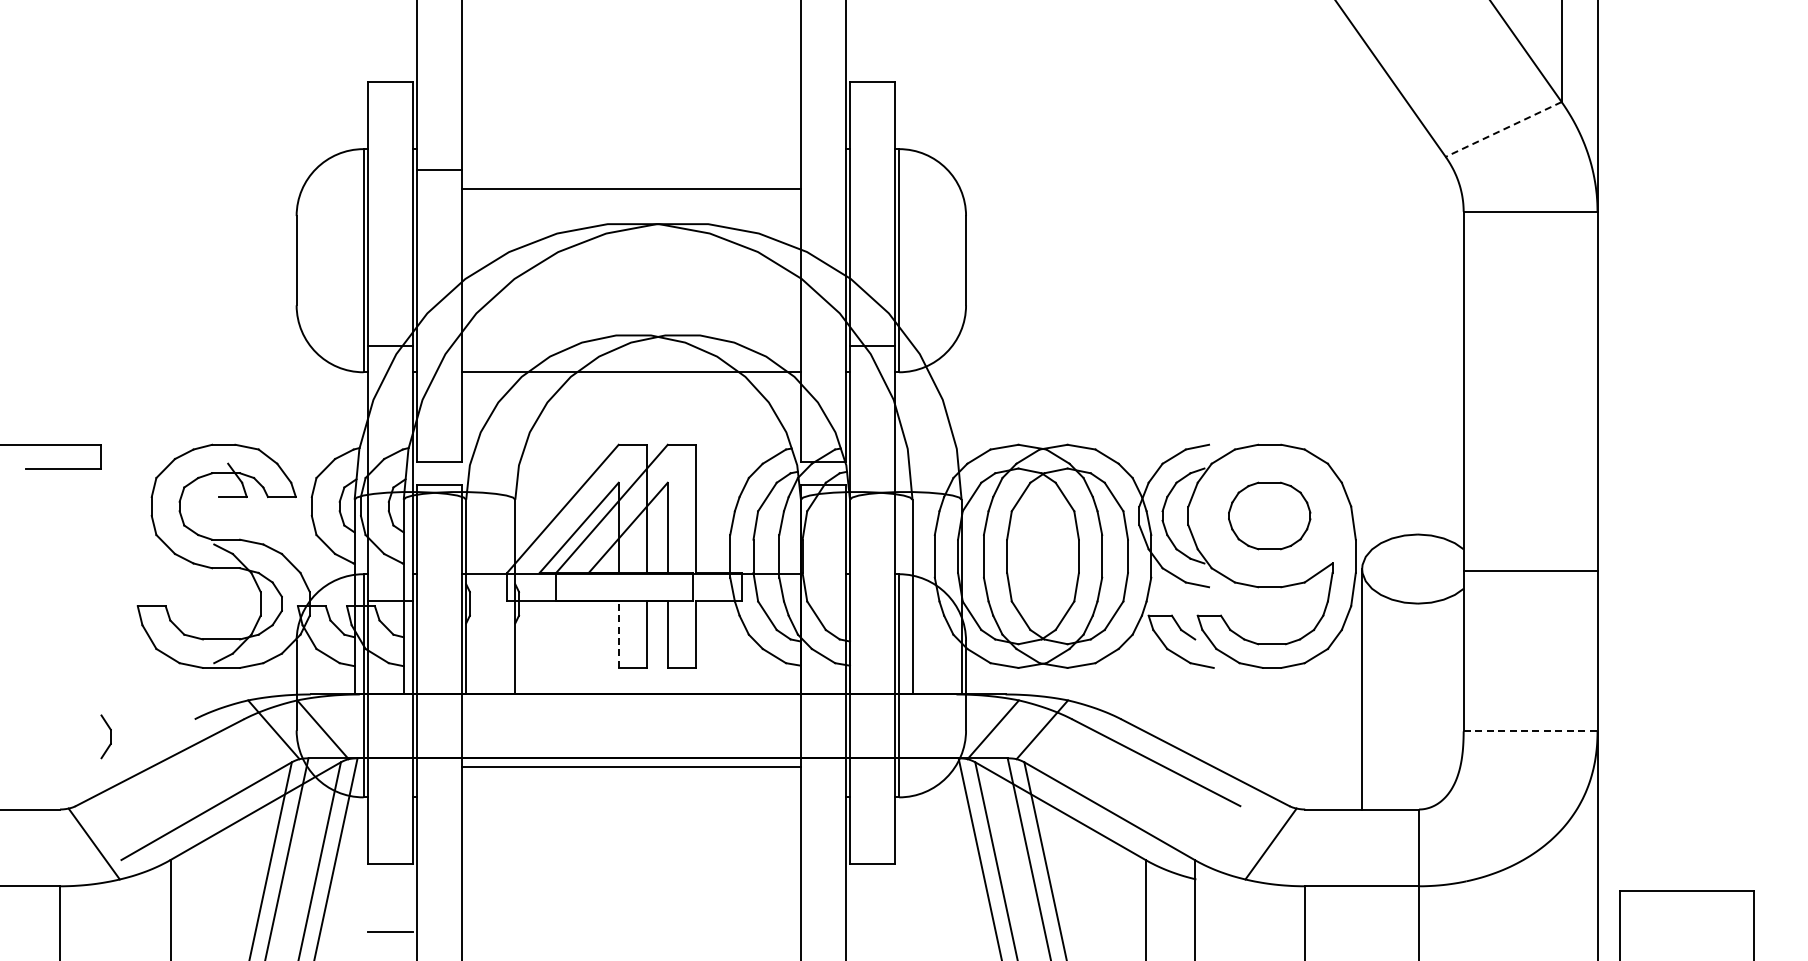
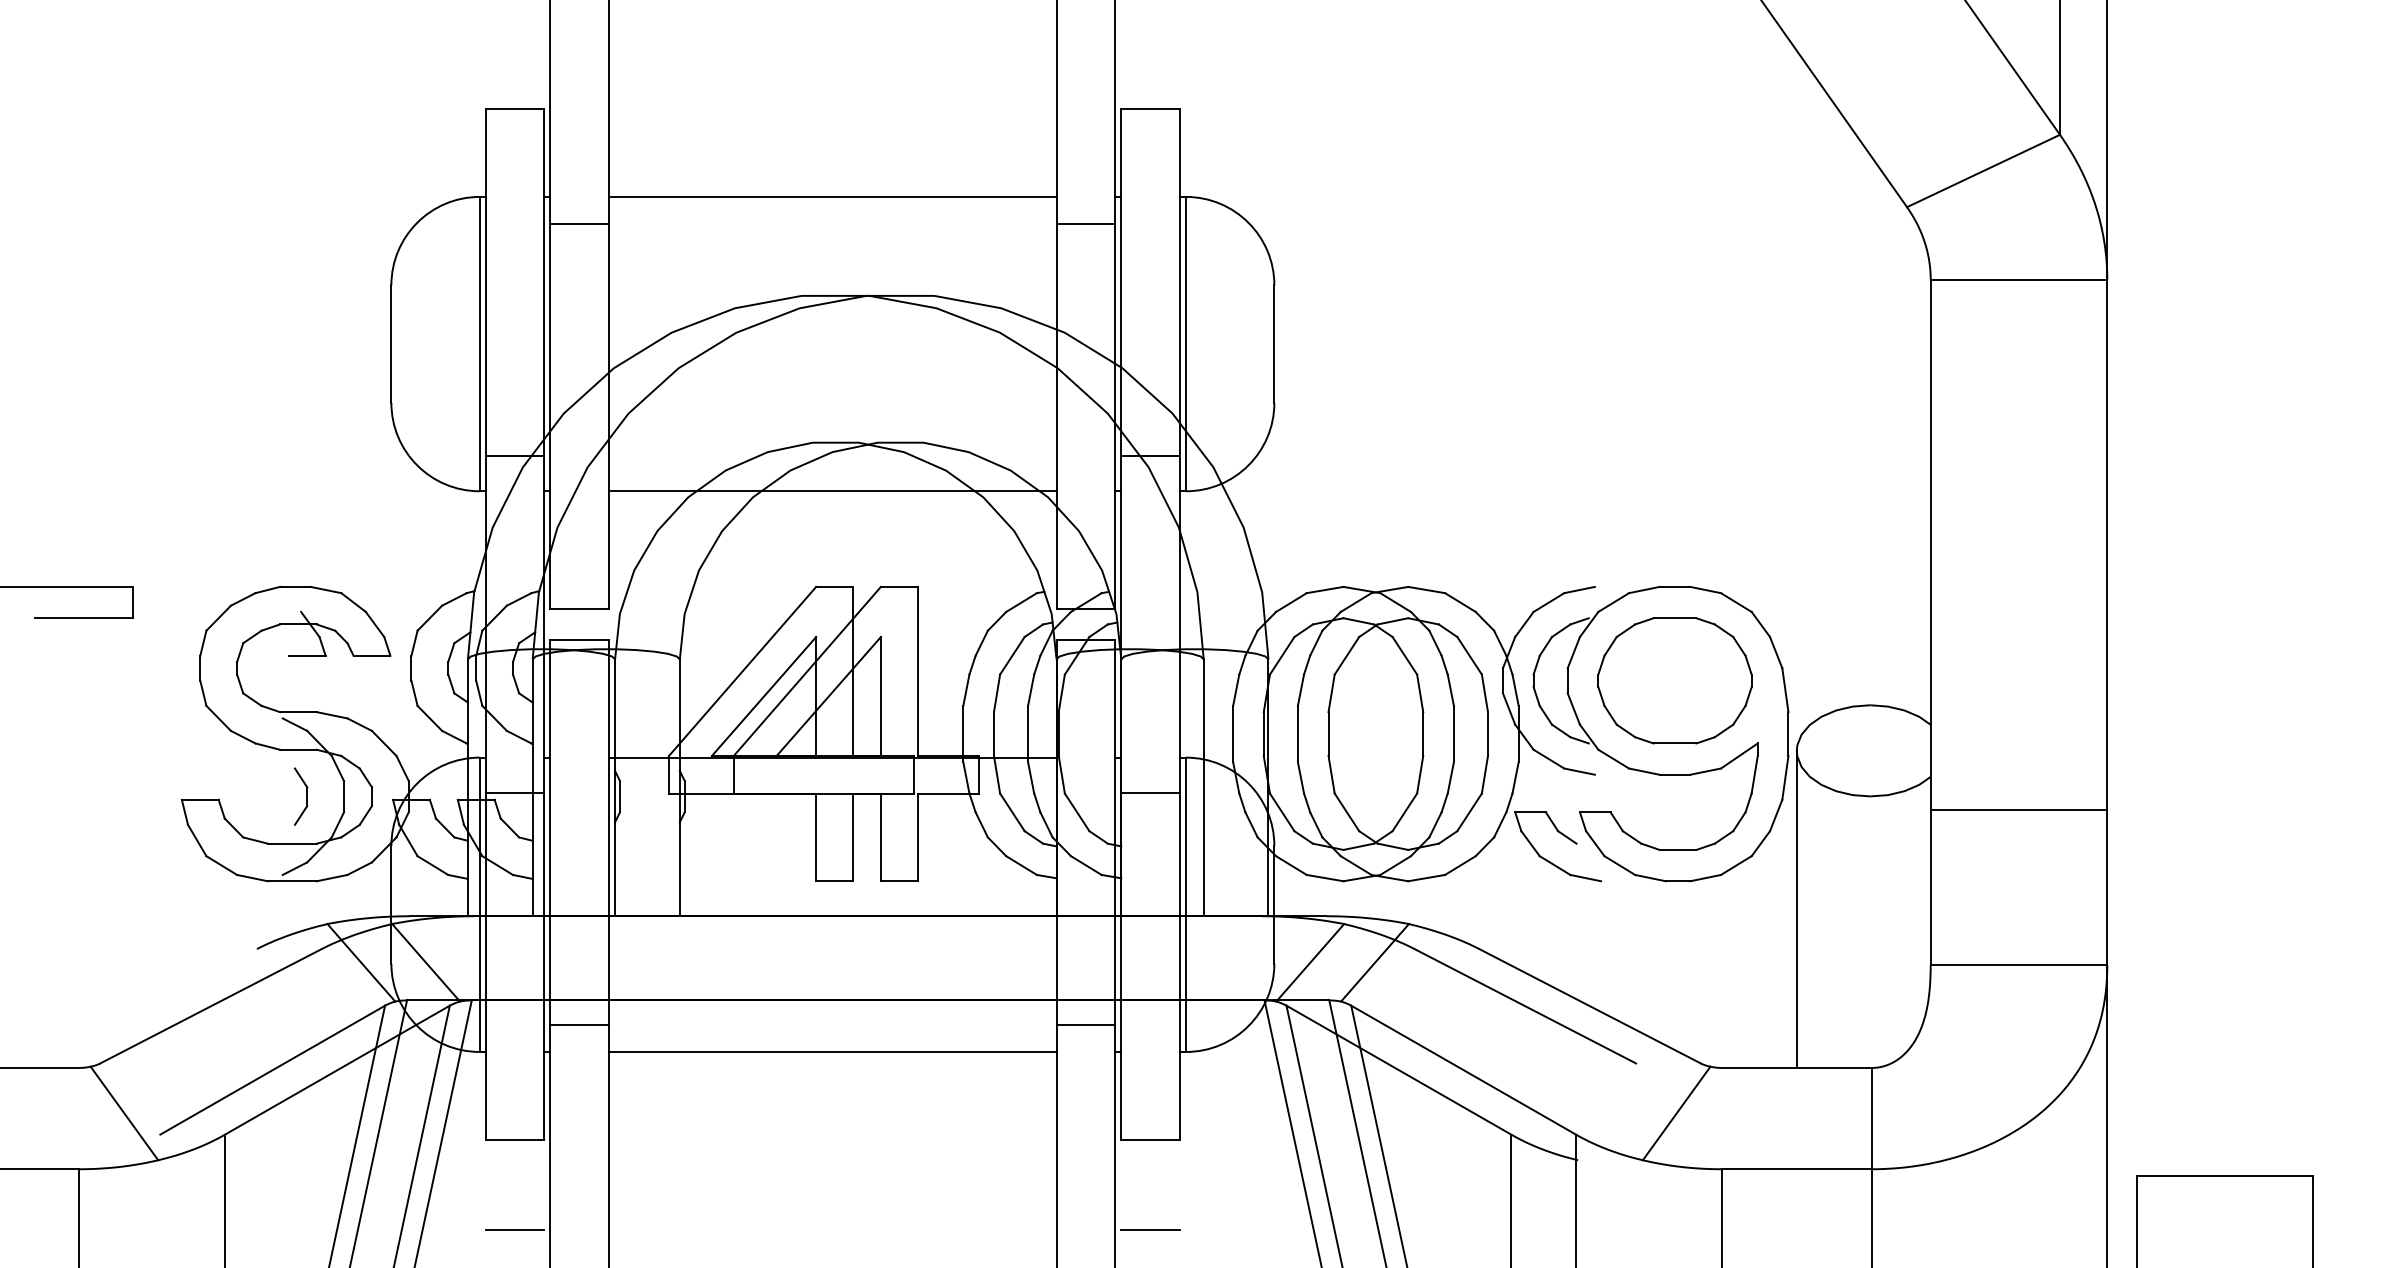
line: (1503, 129) -> (1983, 171), dashed -> solid
line: (822, 169) -> (1085, 223), added
line: (630, 189) -> (831, 197), moved
part: (1269, 515) -> (1674, 680), size x1.43
line: (1530, 570) -> (2018, 809), moved
line: (872, 600) -> (1150, 792), added
line: (618, 634) -> (815, 837), dashed -> solid
line: (1530, 731) -> (2018, 965), dashed -> solid
part: (105, 736) -> (300, 796), moved
line: (630, 767) -> (831, 1052), moved
line: (439, 776) -> (579, 1024), added
line: (822, 776) -> (1085, 1024), added
line: (872, 932) -> (1150, 1230), added

